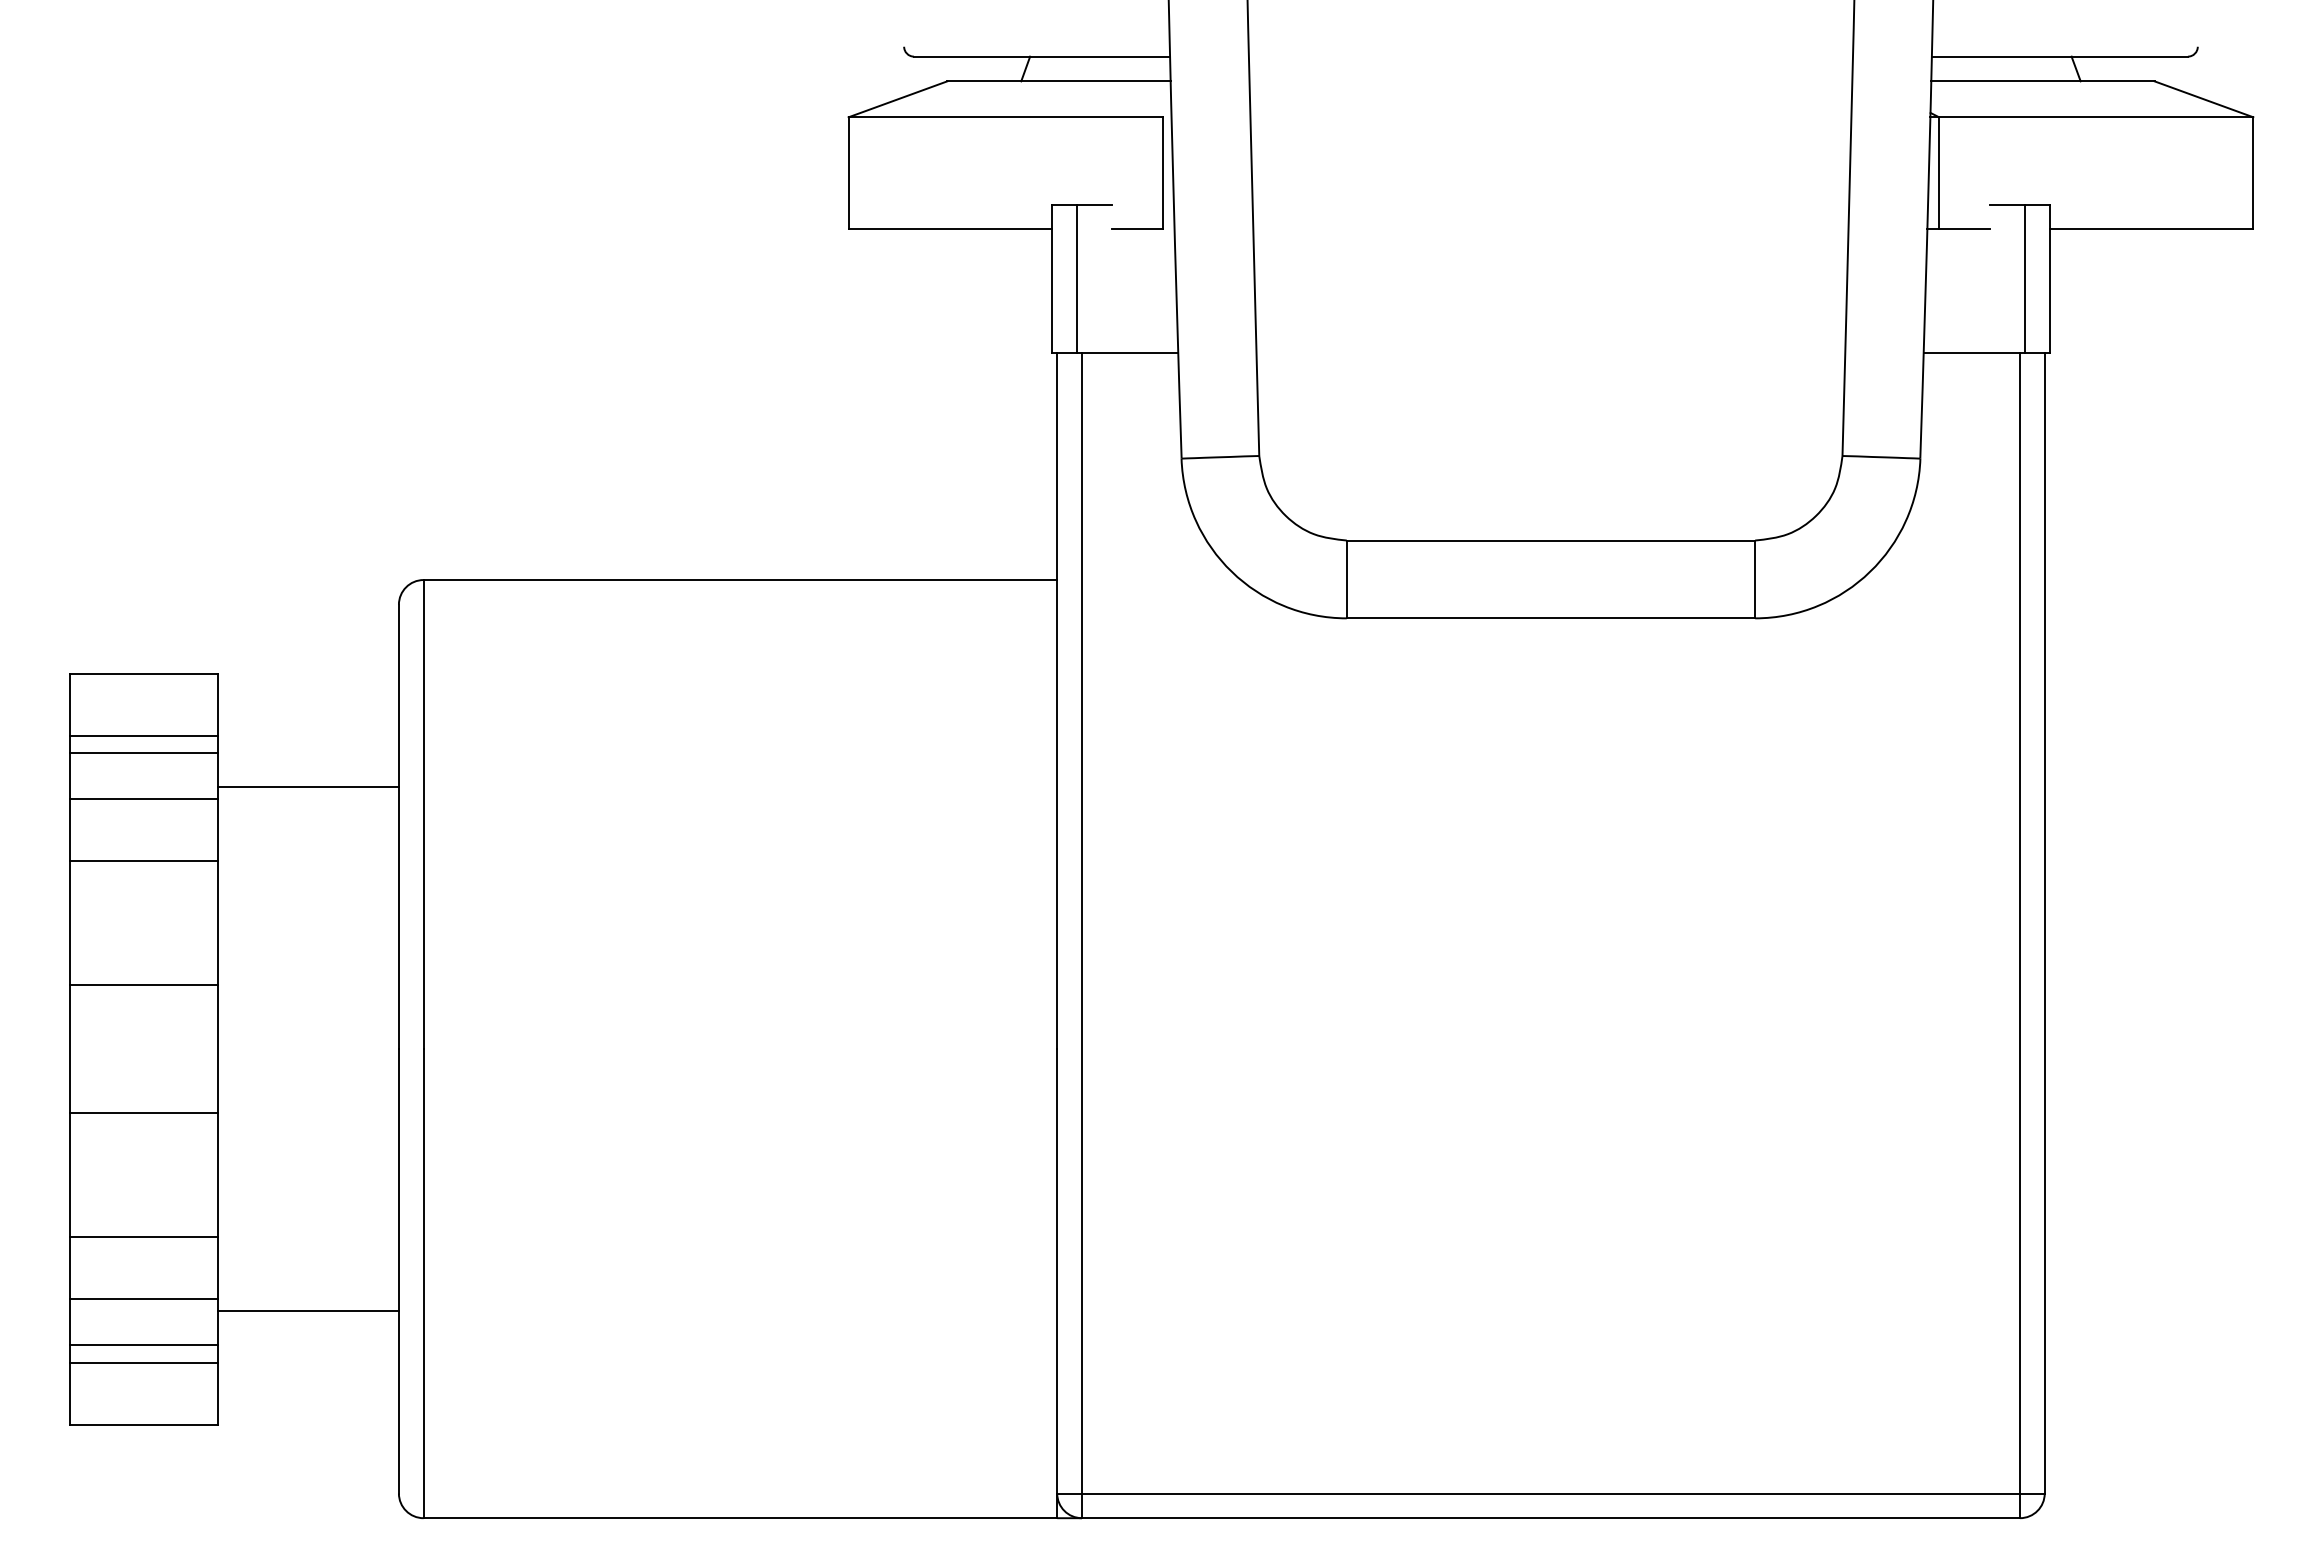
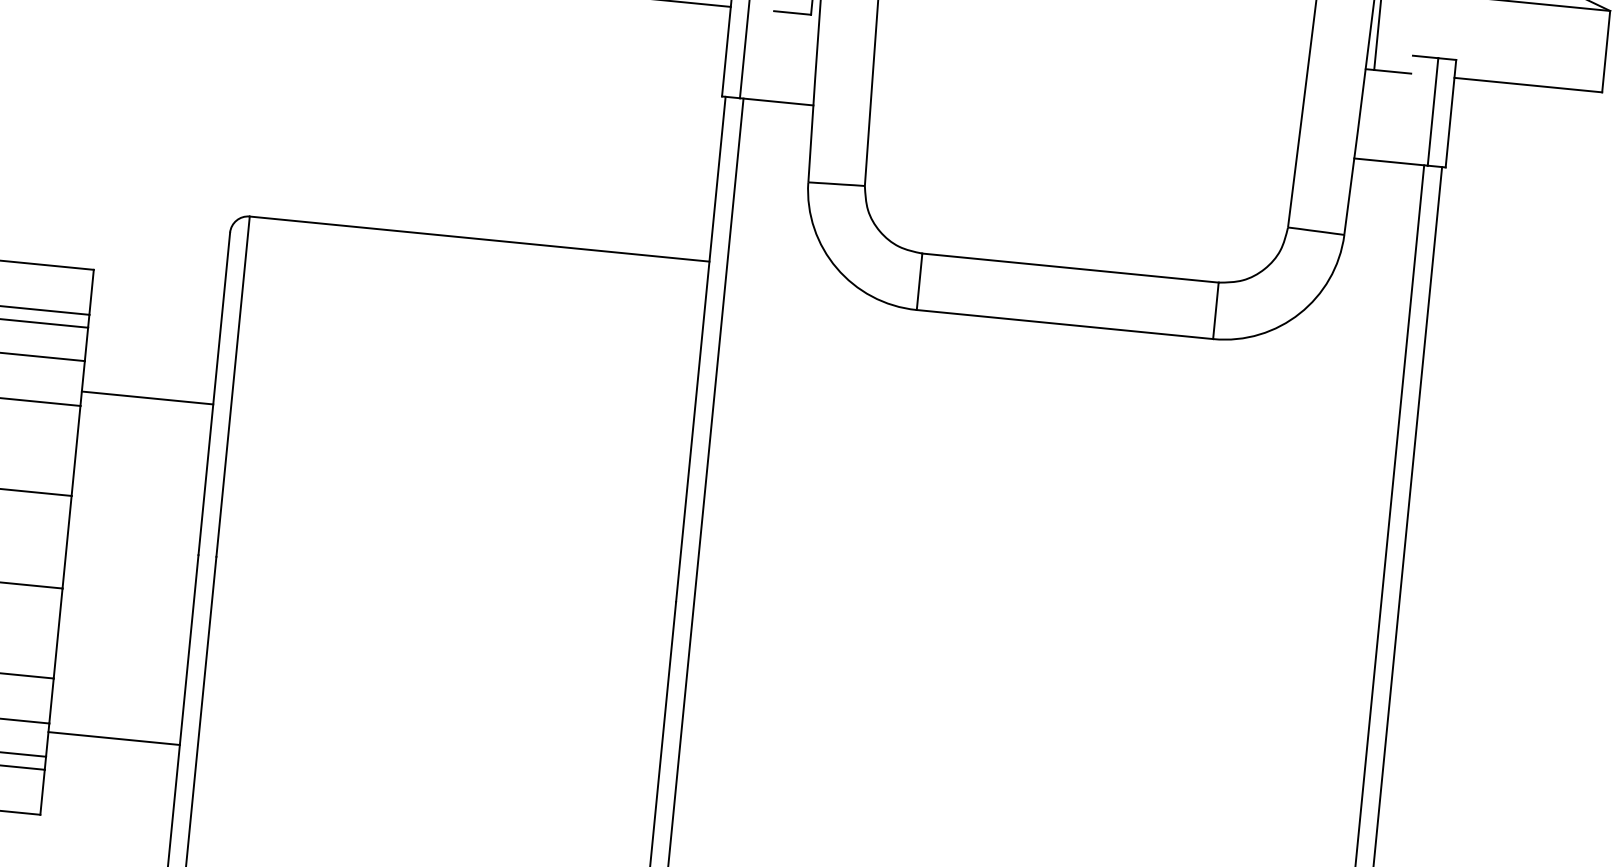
line: (307, 787) -> (146, 397), moved

